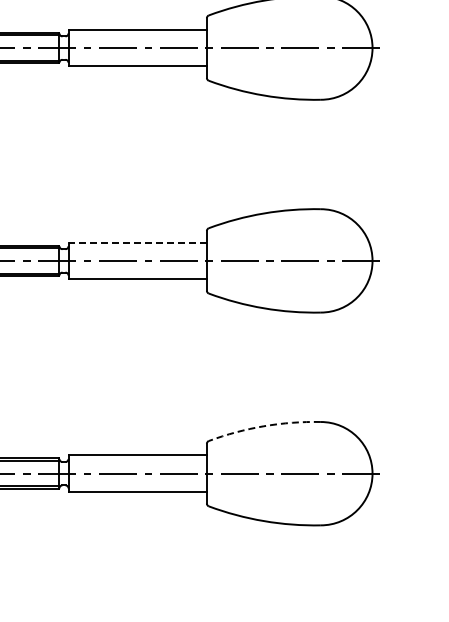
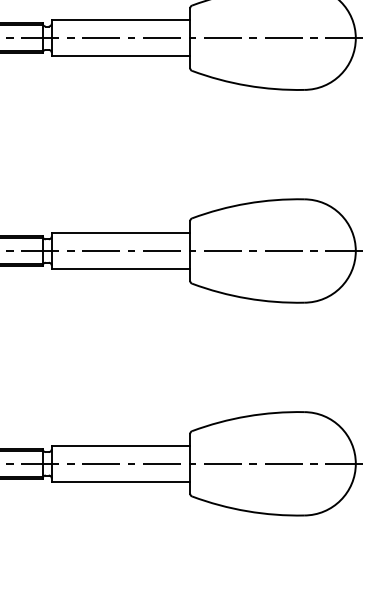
line: (137, 242) -> (120, 232), dashed -> solid
arc: (263, 426) -> (246, 416), dashed -> solid

